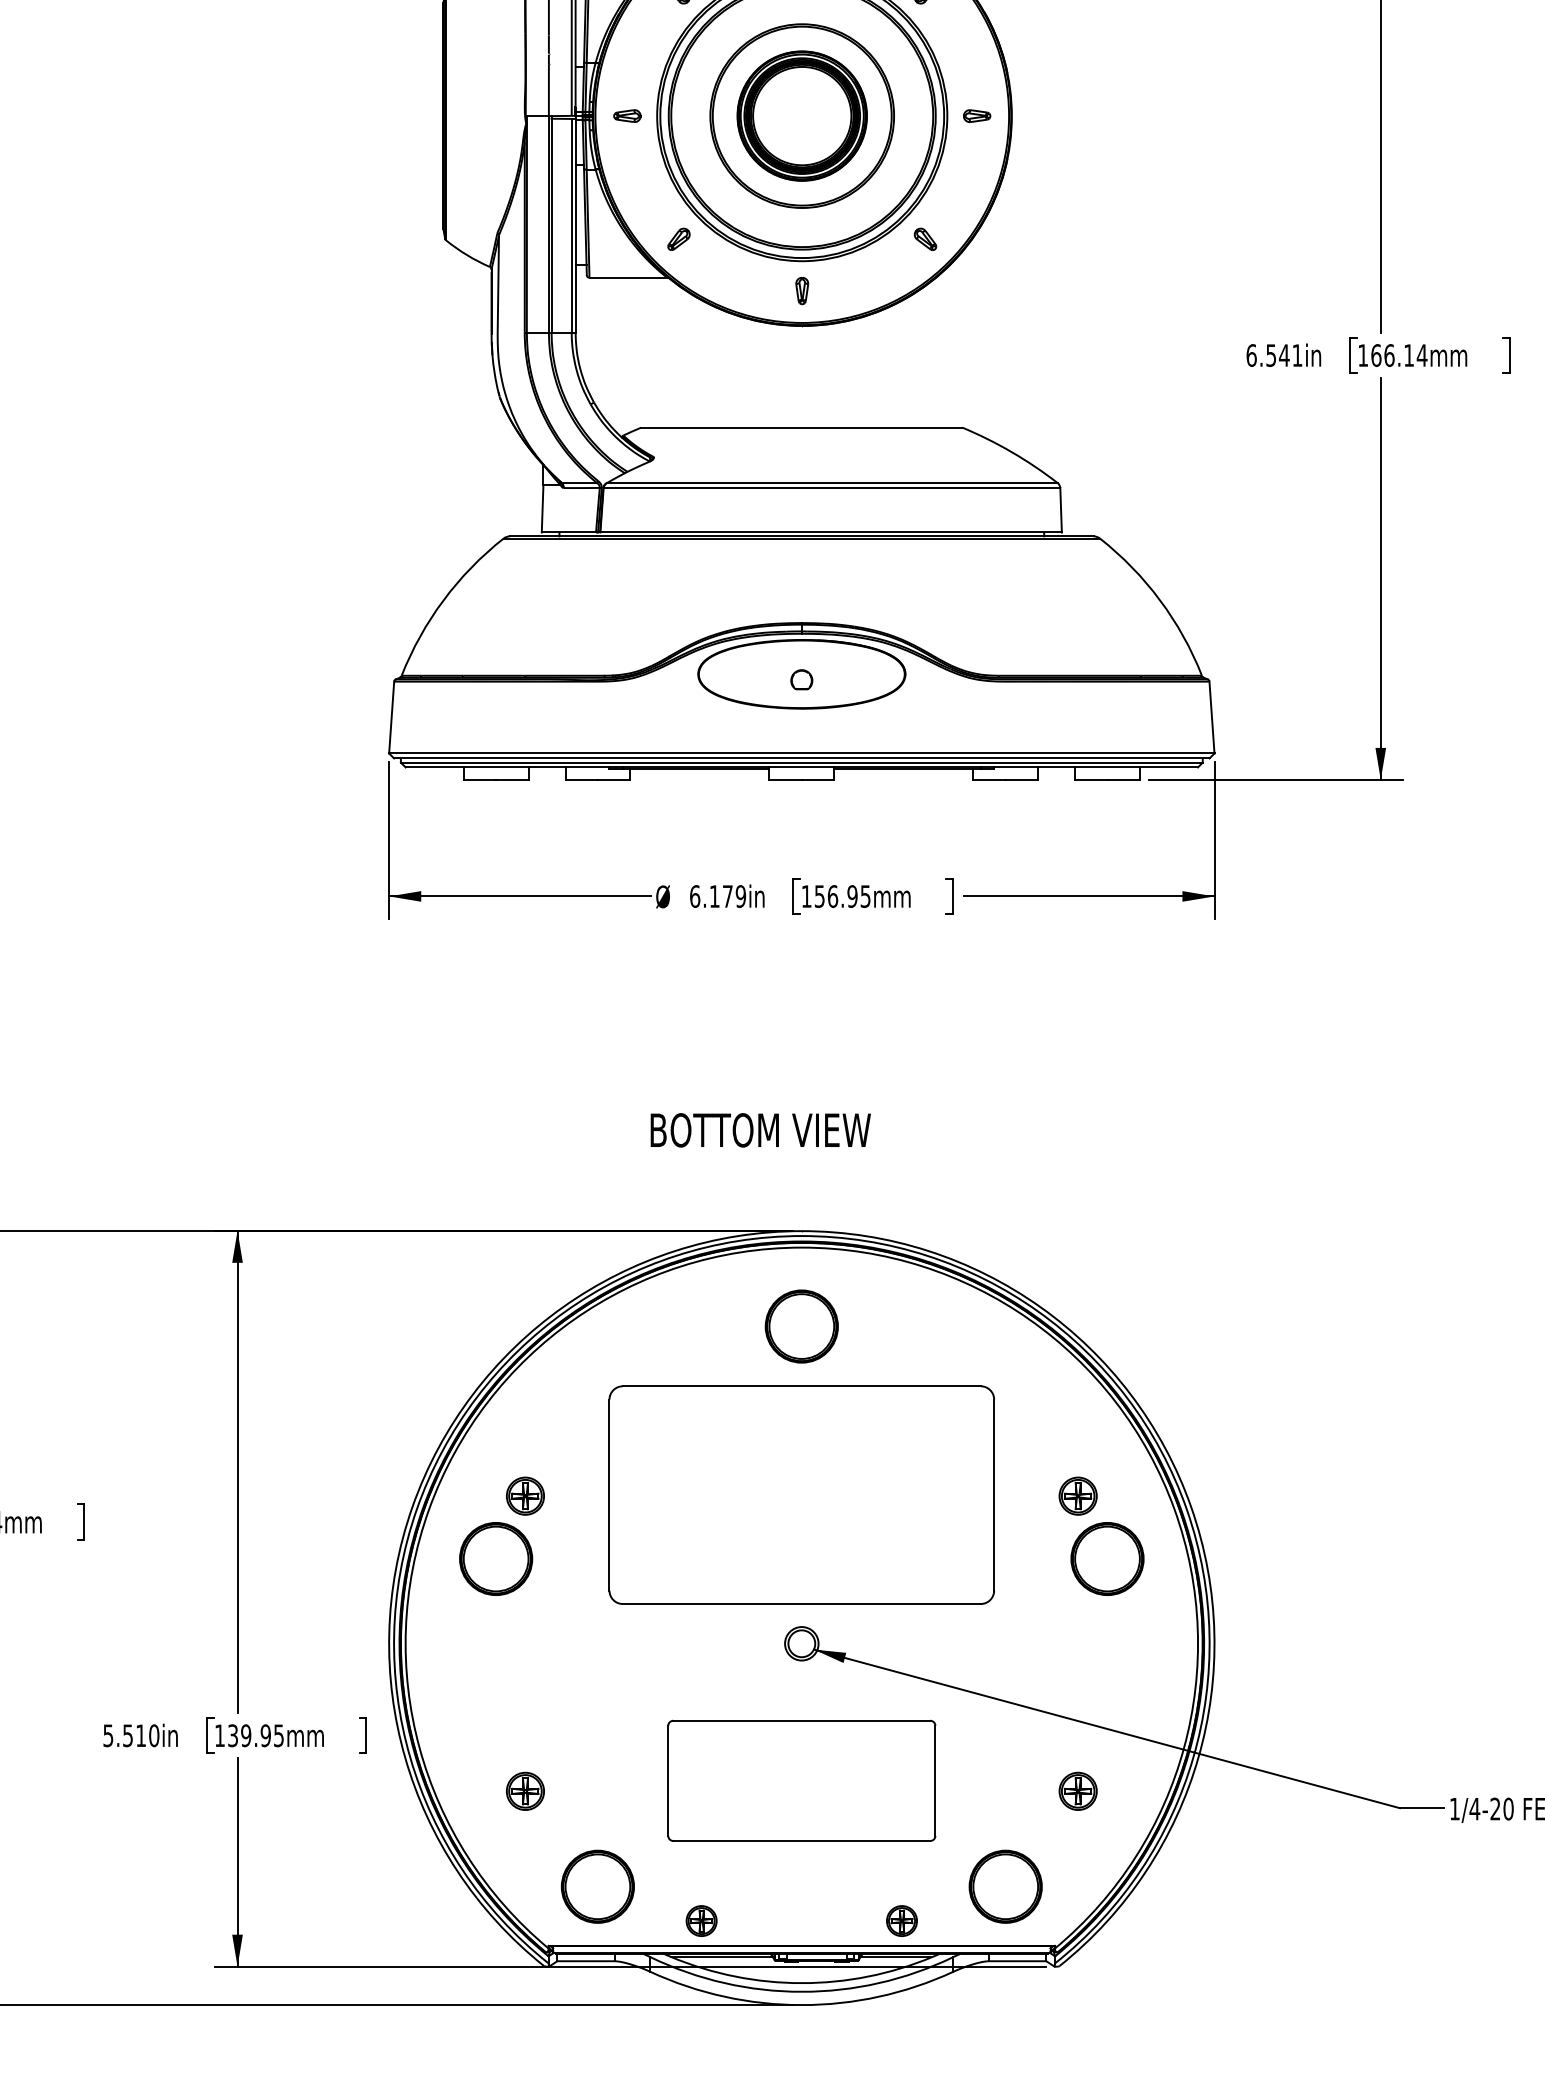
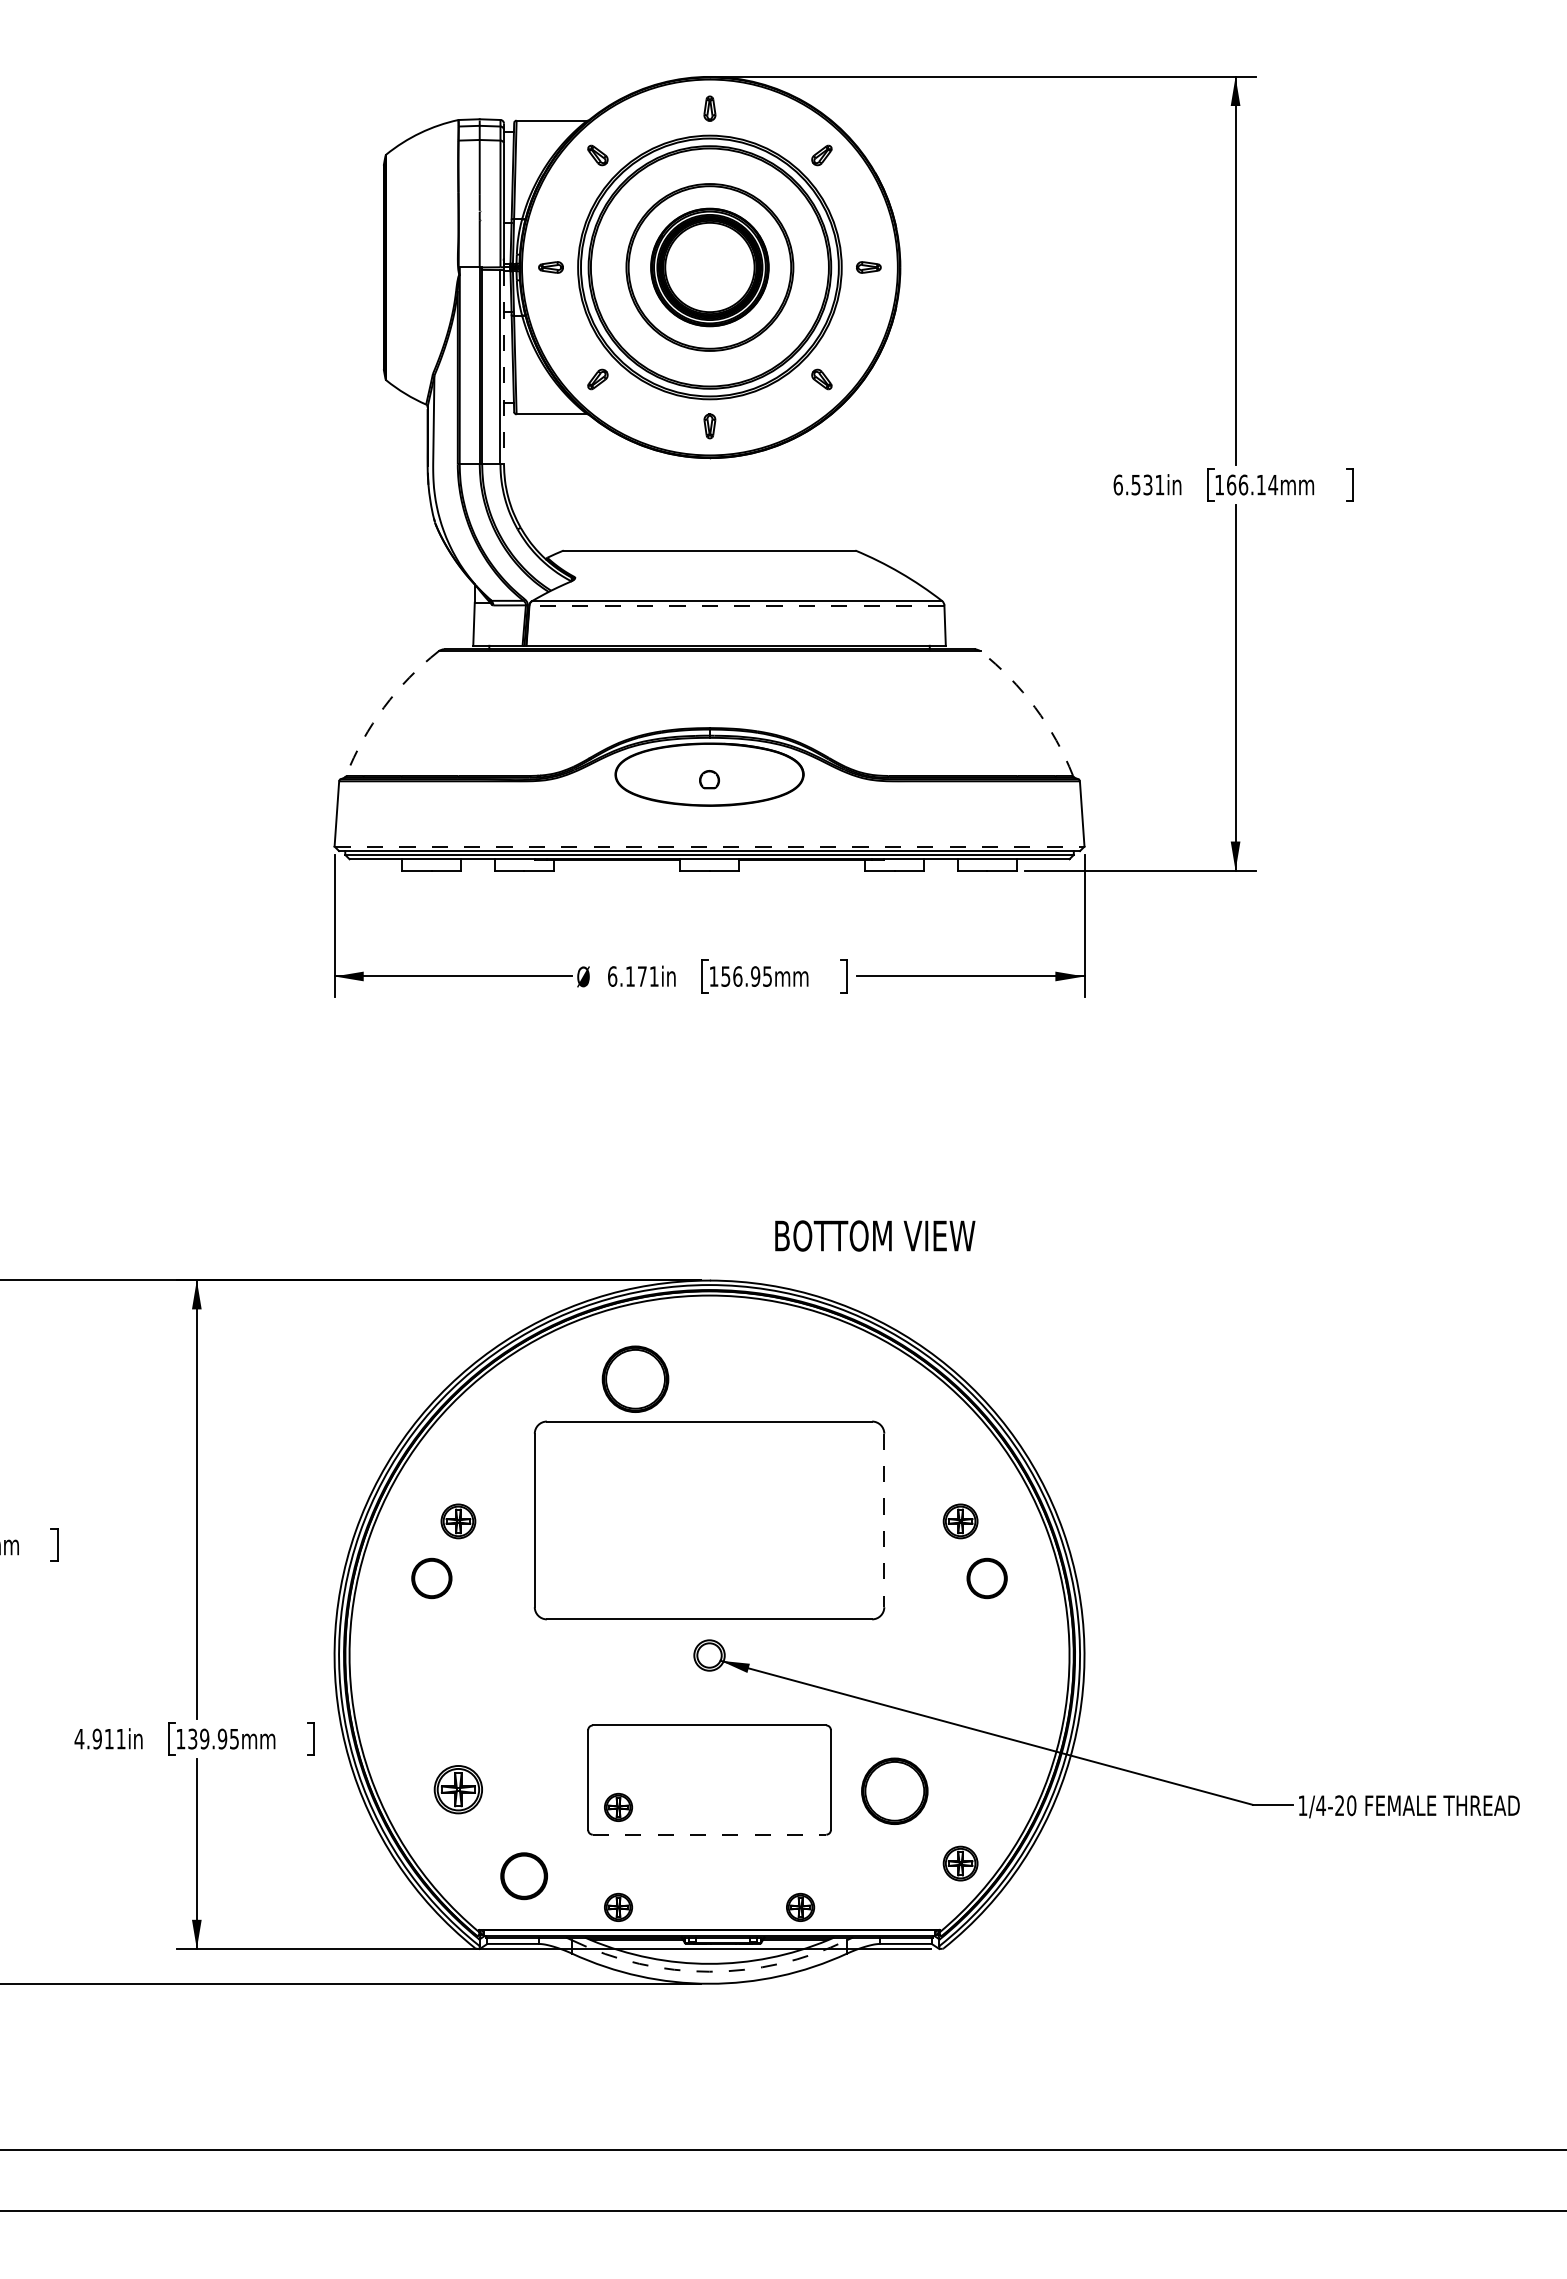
line: (576, 226) -> (504, 367), solid -> dashed
text: (1283, 354) -> (1147, 484), 6.541in -> 6.531in
line: (831, 488) -> (736, 605), solid -> dashed
arc: (444, 600) -> (384, 707), solid -> dashed
arc: (1160, 600) -> (1035, 707), solid -> dashed
line: (801, 753) -> (709, 846), solid -> dashed
text: (740, 896) -> (653, 976), 6.179in -> 6.171in
text: (761, 1129) -> (875, 1235), moved
part: (801, 1325) -> (635, 1378), moved
line: (994, 1495) -> (884, 1520), solid -> dashed
part: (495, 1559) -> (431, 1578), size x0.6
part: (1106, 1559) -> (986, 1578), size x0.6
text: (130, 1735) -> (99, 1738), 5.510in -> 4.911in
part: (525, 1791) -> (458, 1789), size x1.4
part: (1078, 1791) -> (960, 1863), moved
part: (701, 1809) -> (618, 1806), added
line: (801, 1840) -> (709, 1834), solid -> dashed
part: (597, 1885) -> (523, 1875), size x0.7
part: (1005, 1885) -> (894, 1790), moved
arc: (801, 1991) -> (709, 1971), solid -> dashed

